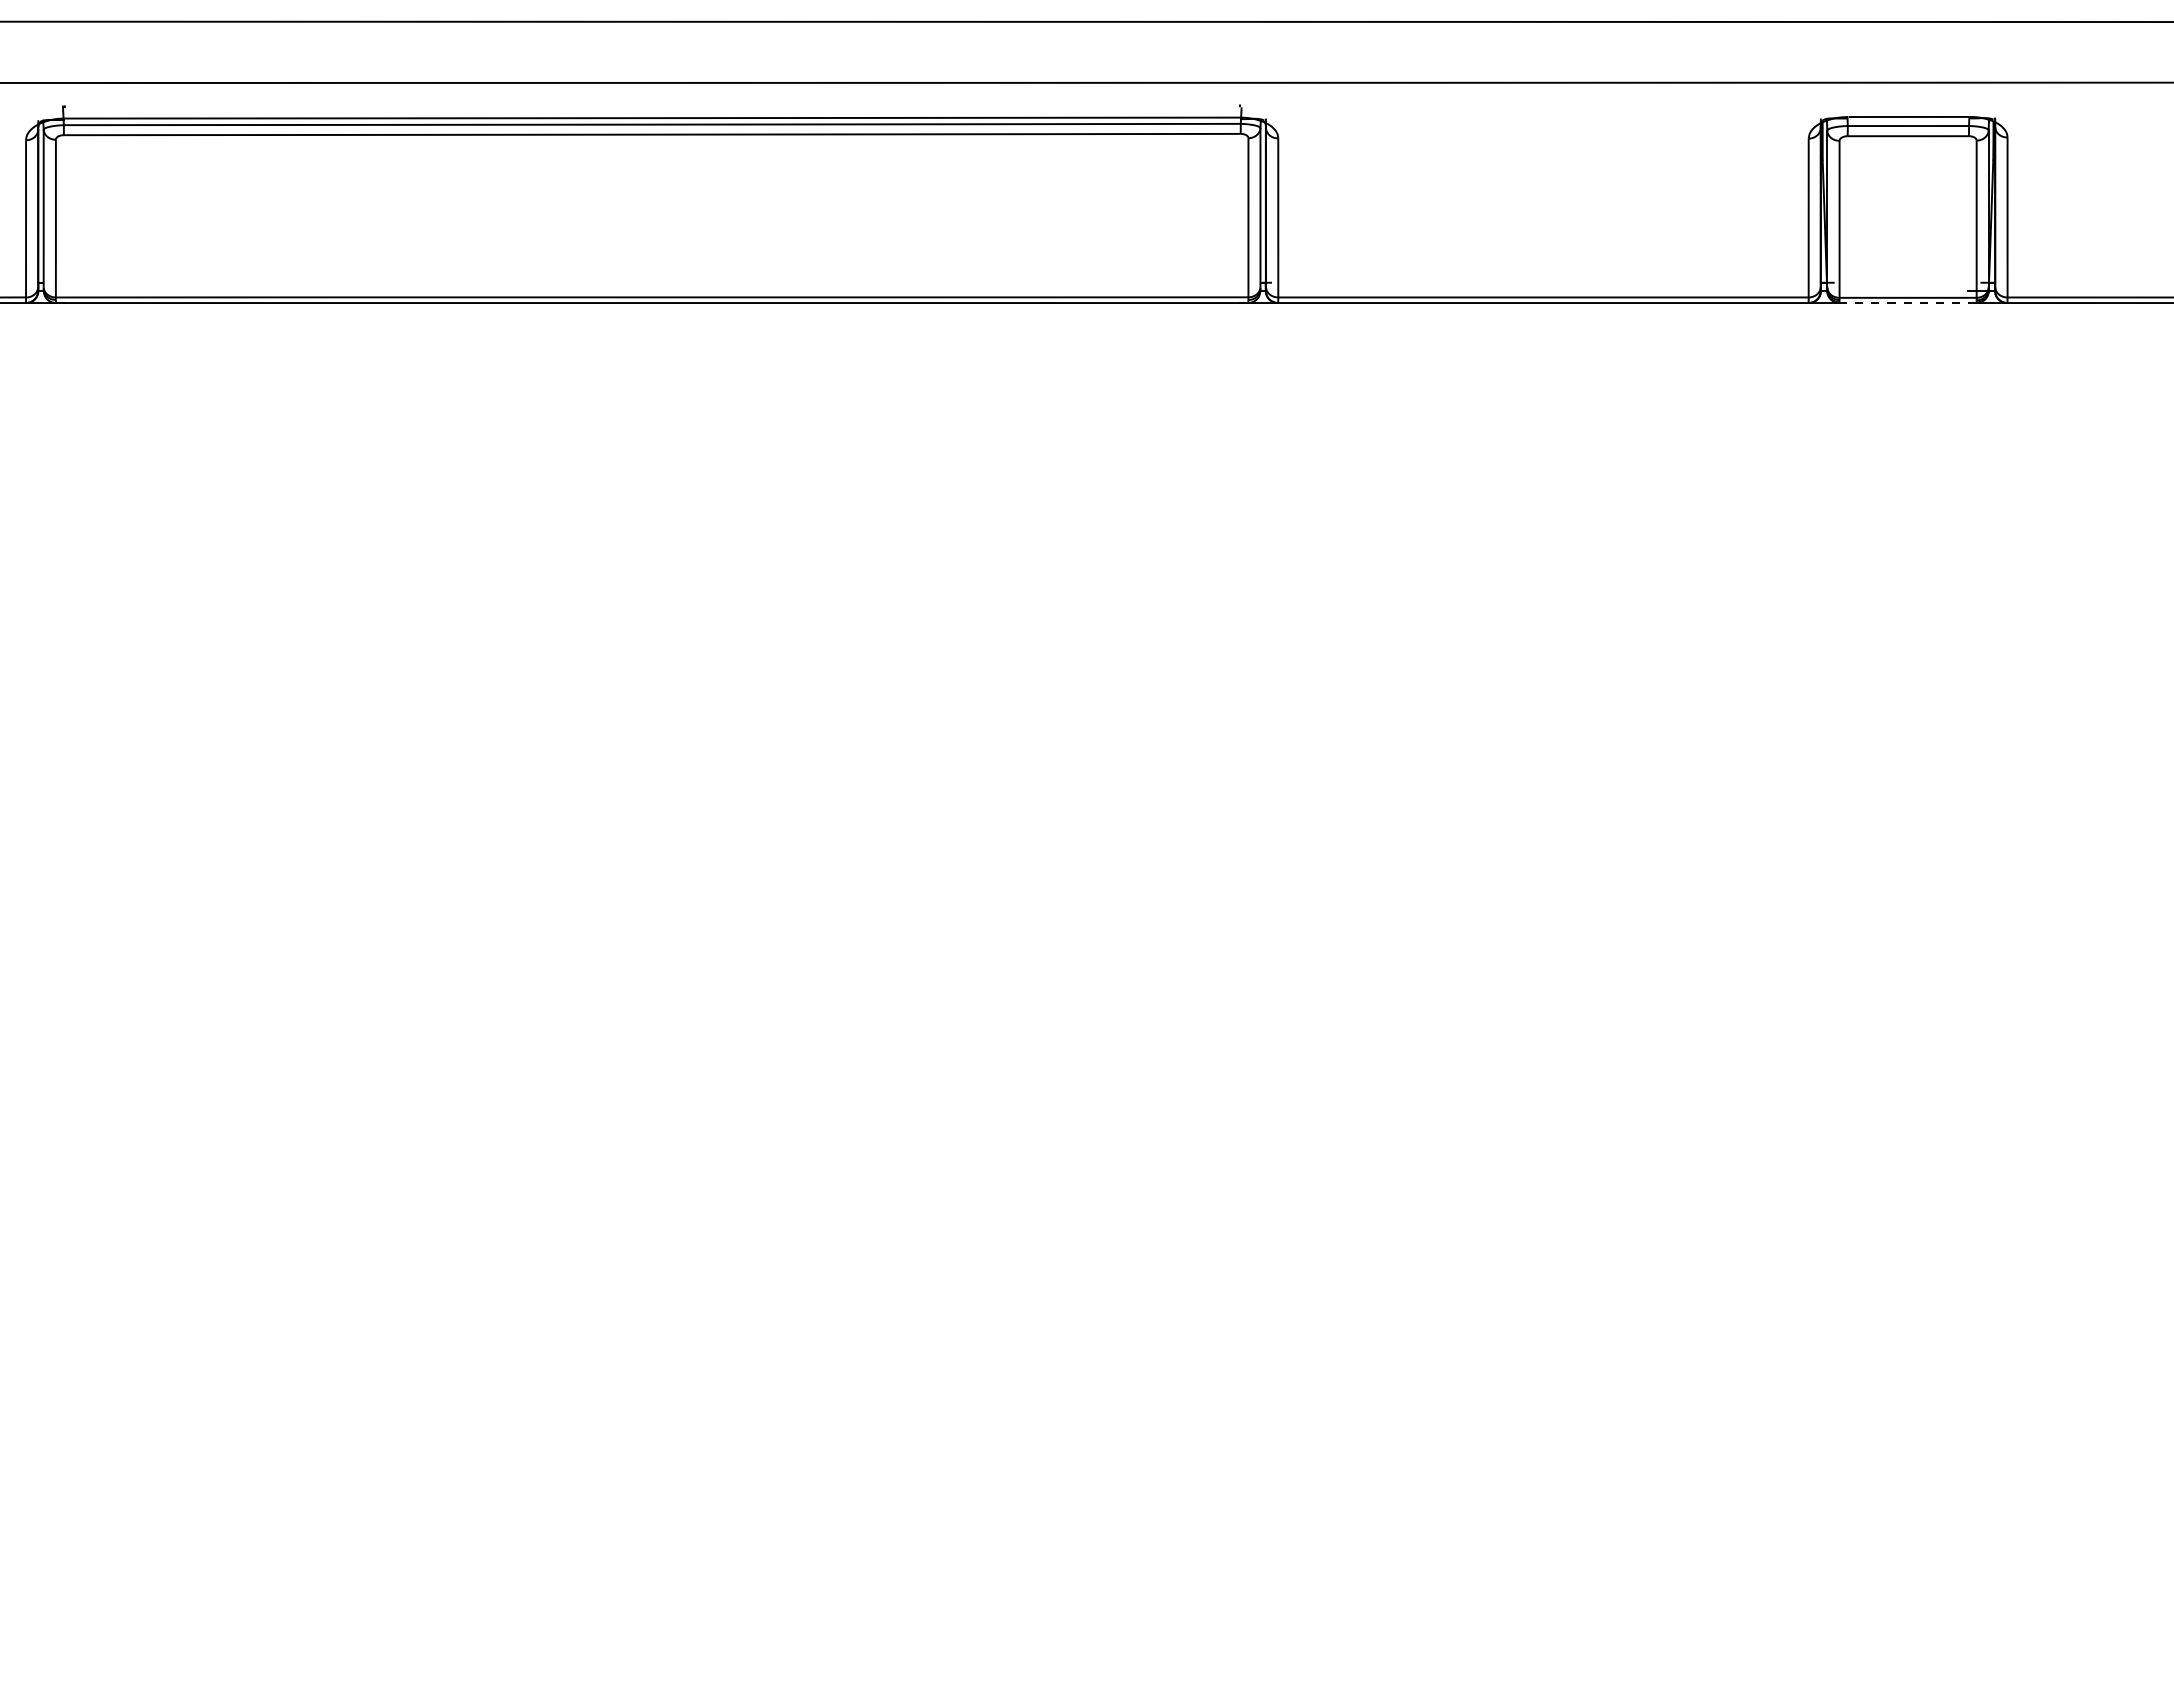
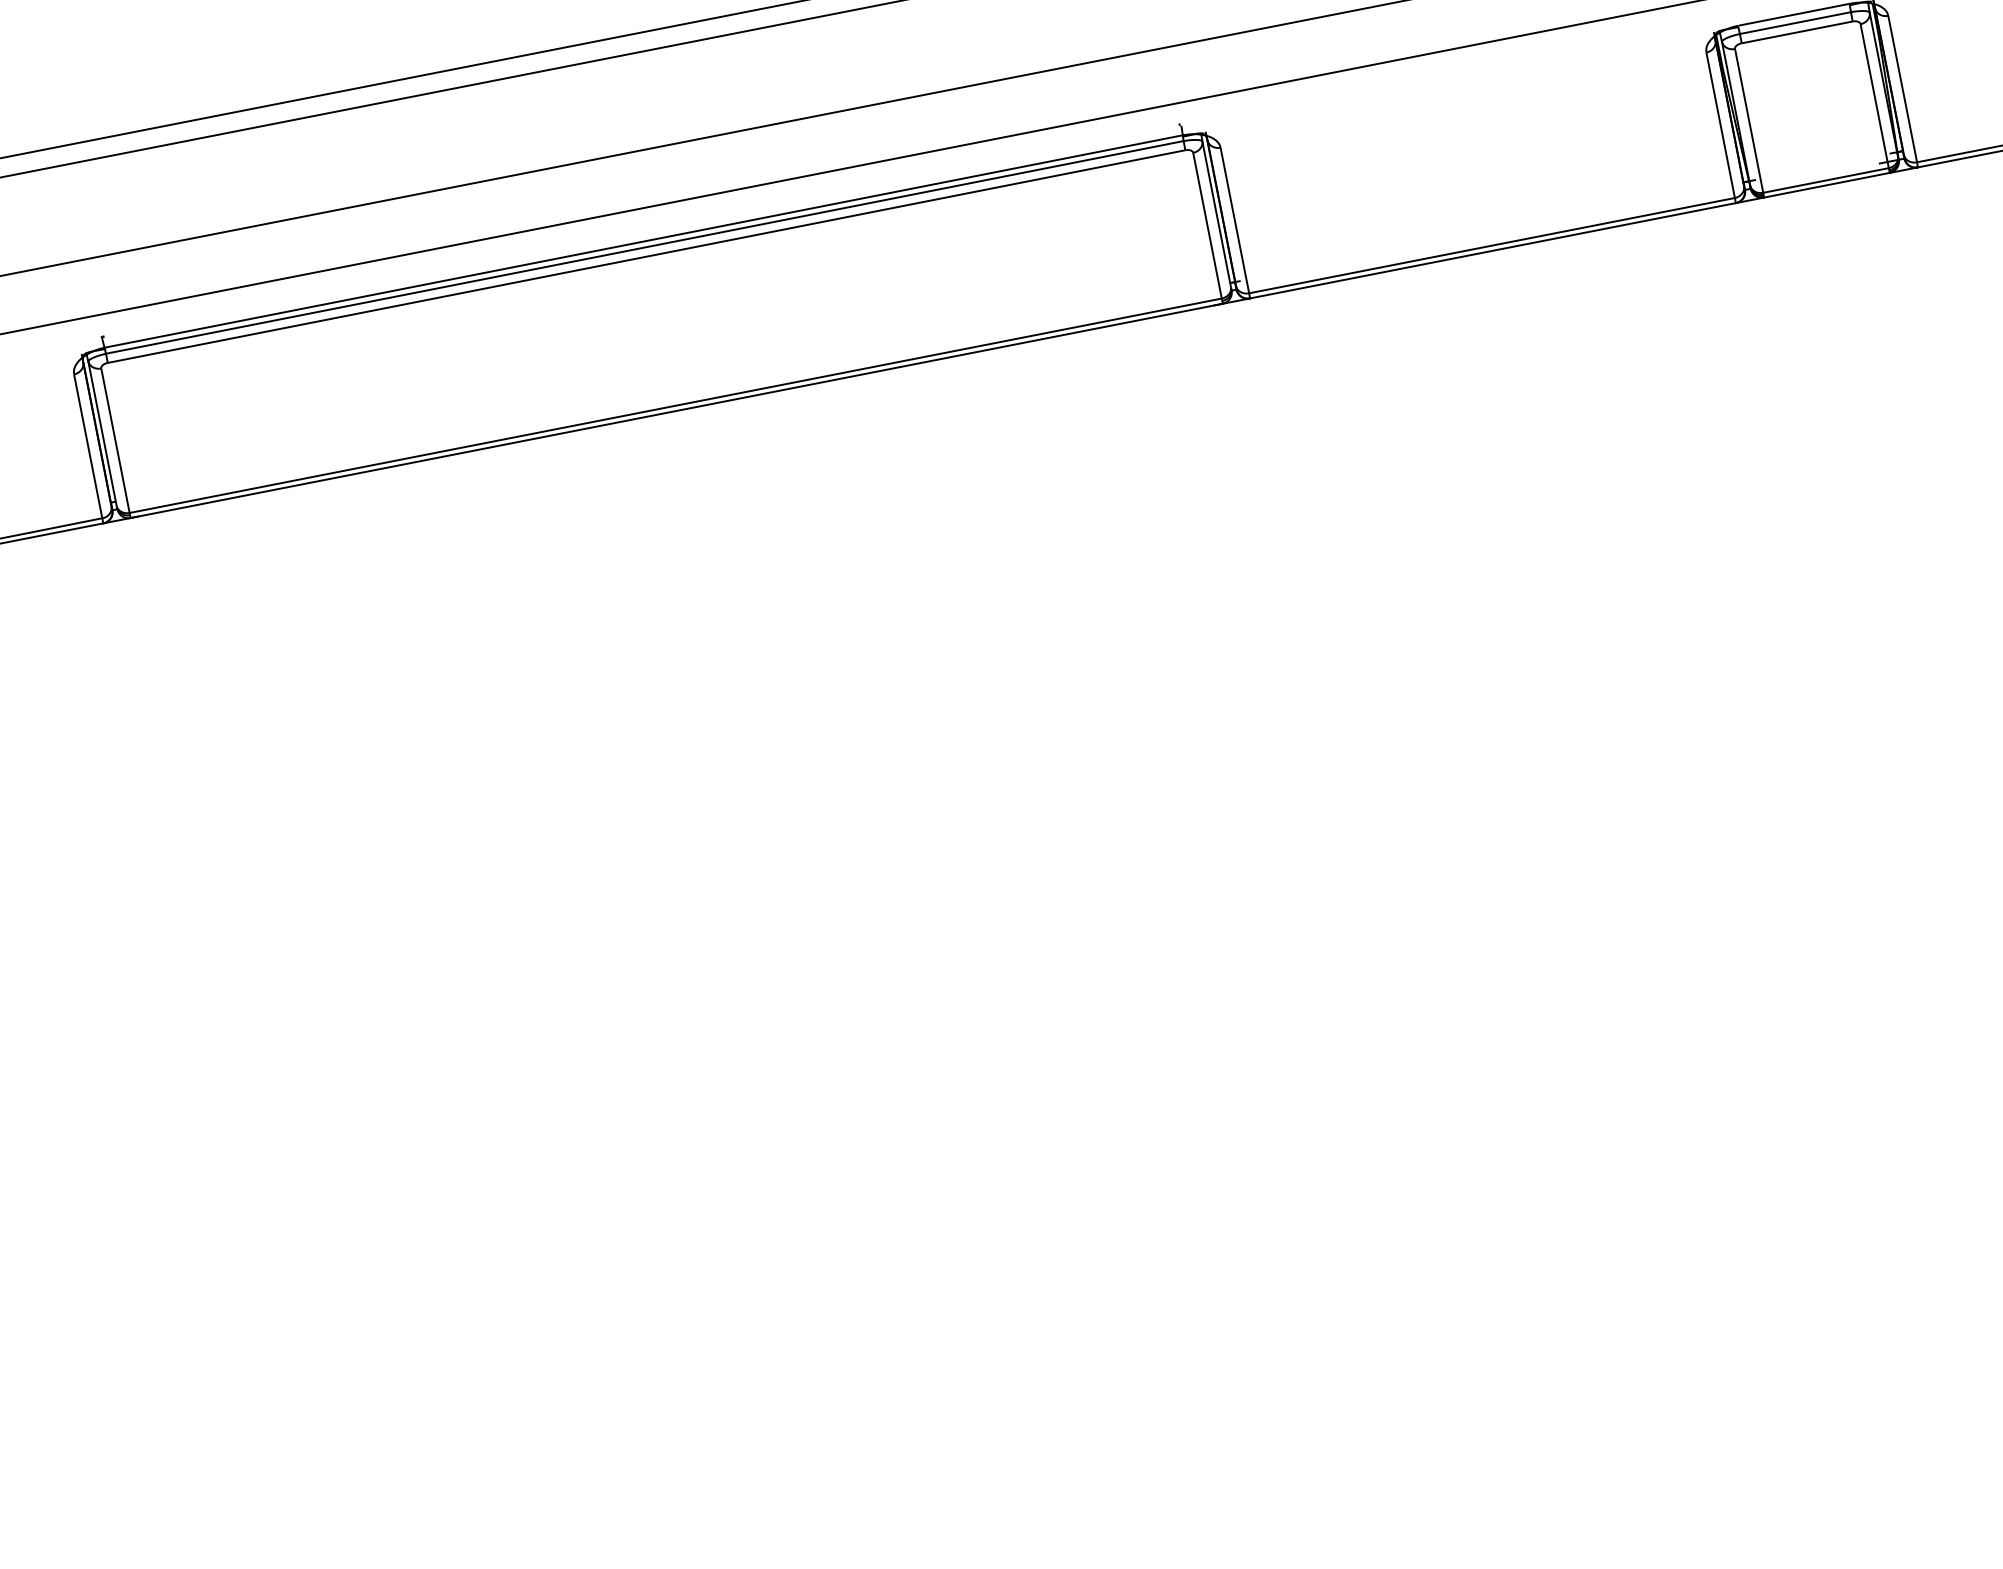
line: (1907, 303) -> (1826, 185), dashed -> solid

